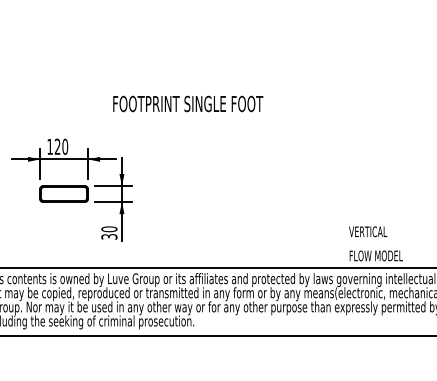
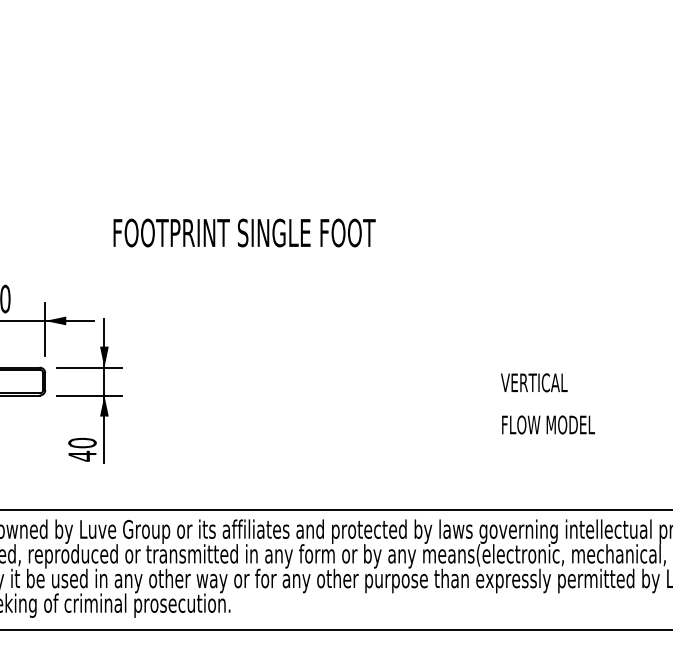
text: (188, 103) -> (245, 232), moved
text: (109, 236) -> (82, 455), 30 -> 40
text: (375, 243) -> (547, 403), moved

